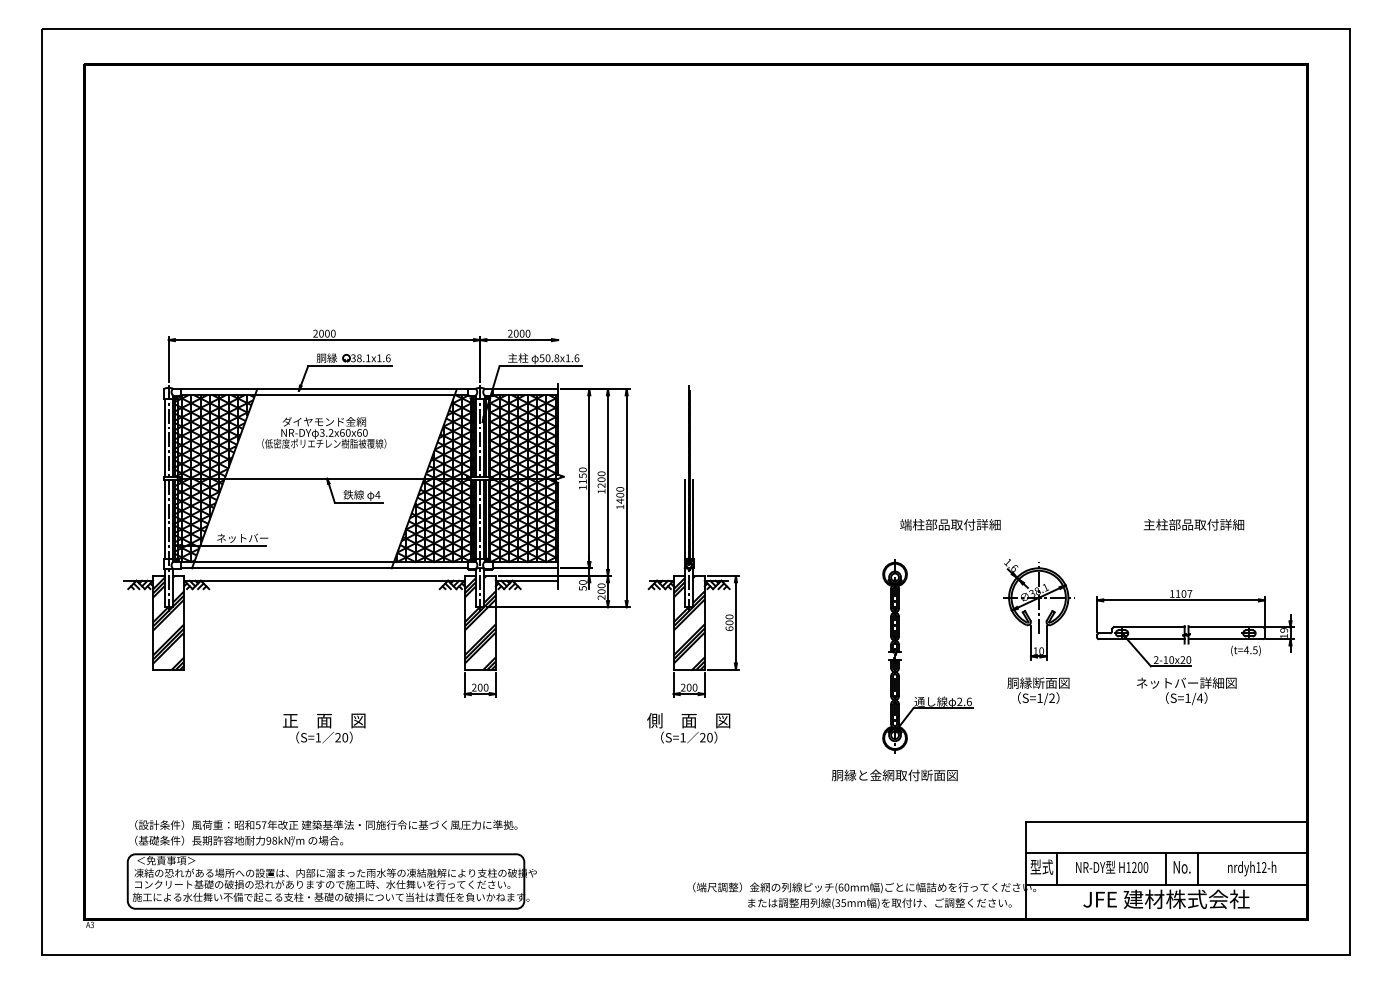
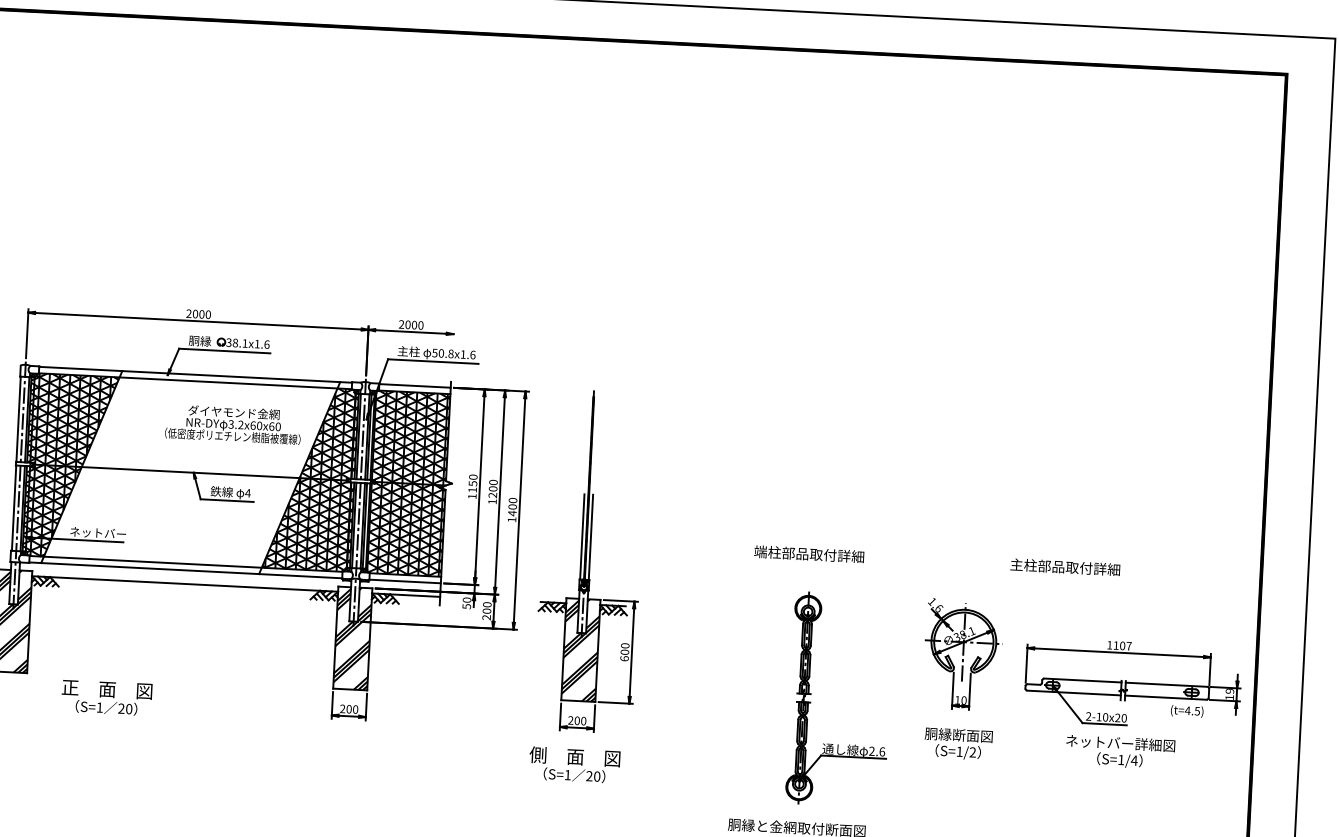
text: (324, 432) -> (233, 424), moved
text: (950, 524) -> (809, 553), moved
text: (1193, 524) -> (1064, 566), moved
text: (324, 728) -> (107, 697), moved

